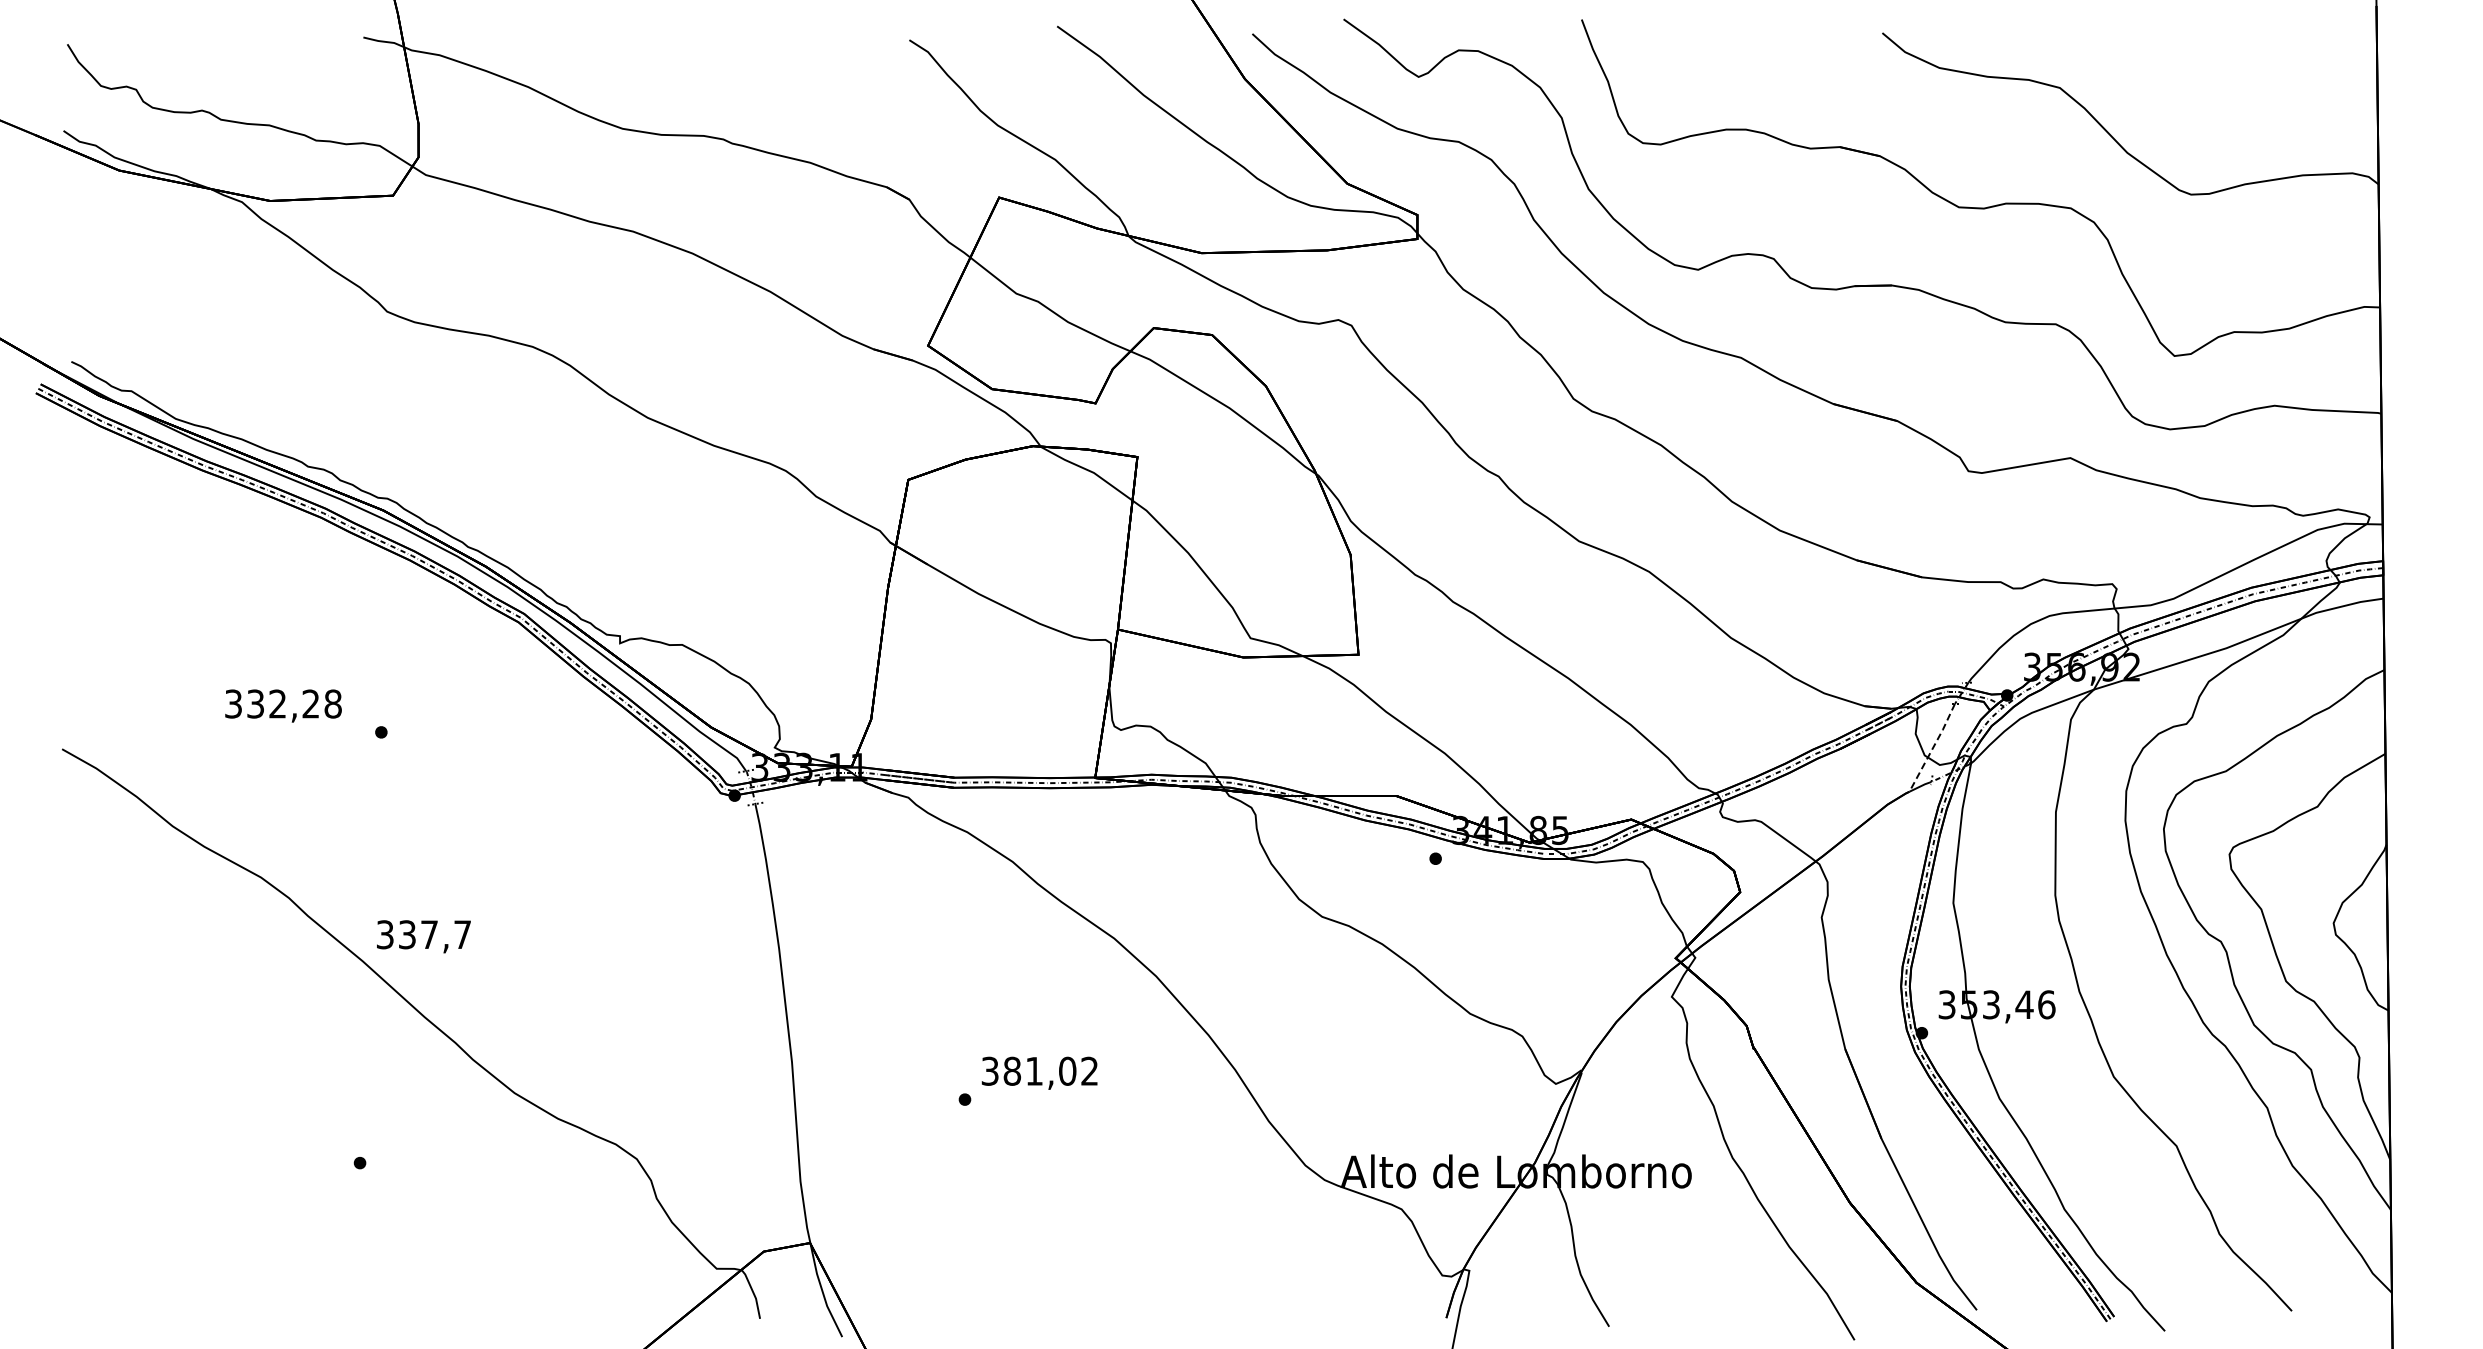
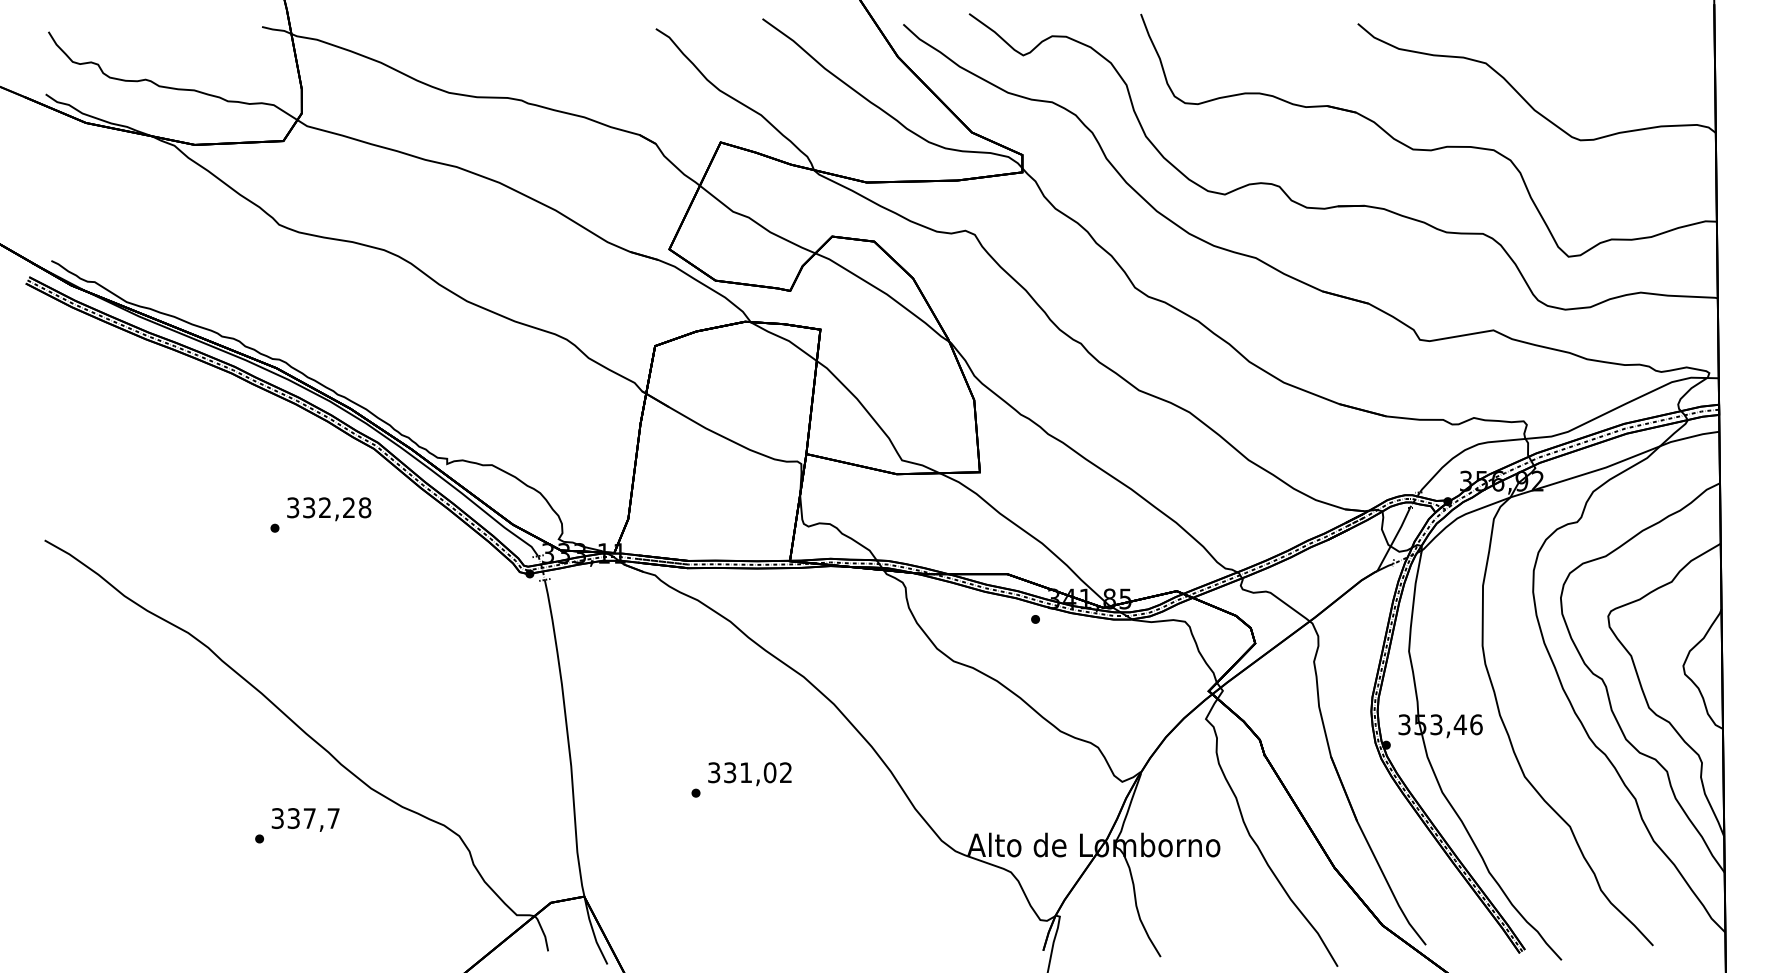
text: (283, 705) -> (329, 508), moved
line: (1932, 748) -> (1393, 539), dashed -> solid
text: (423, 936) -> (305, 819), moved
text: (1012, 1070) -> (730, 772), 381,02 -> 331,02

